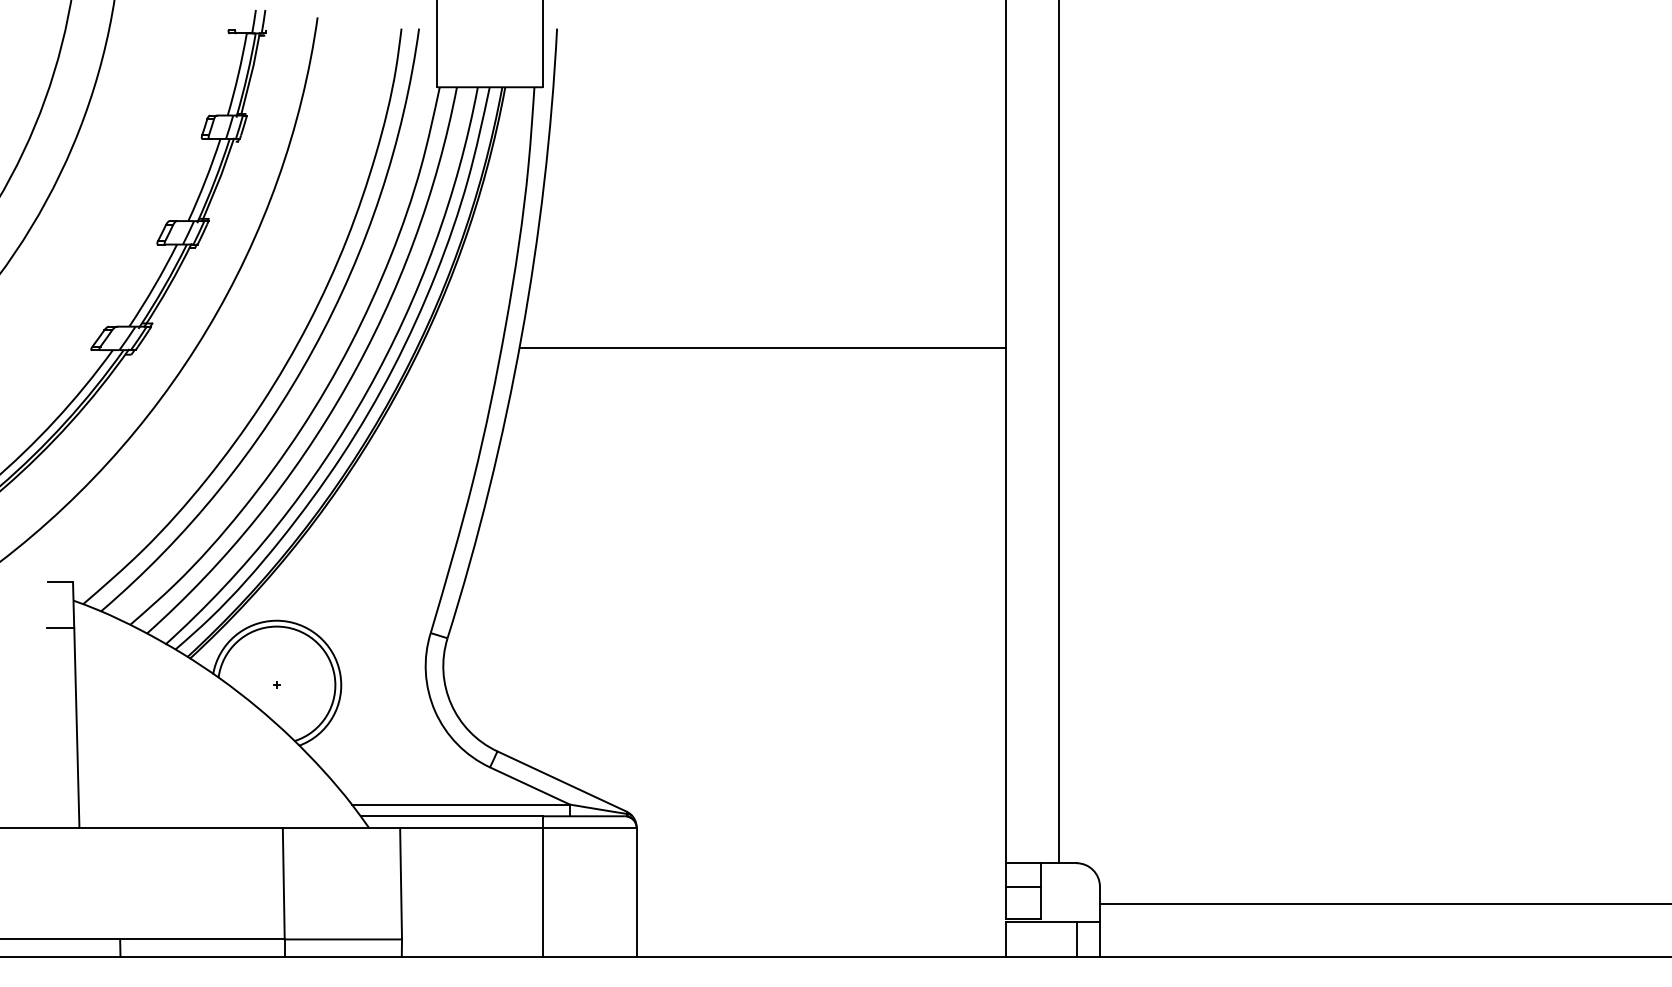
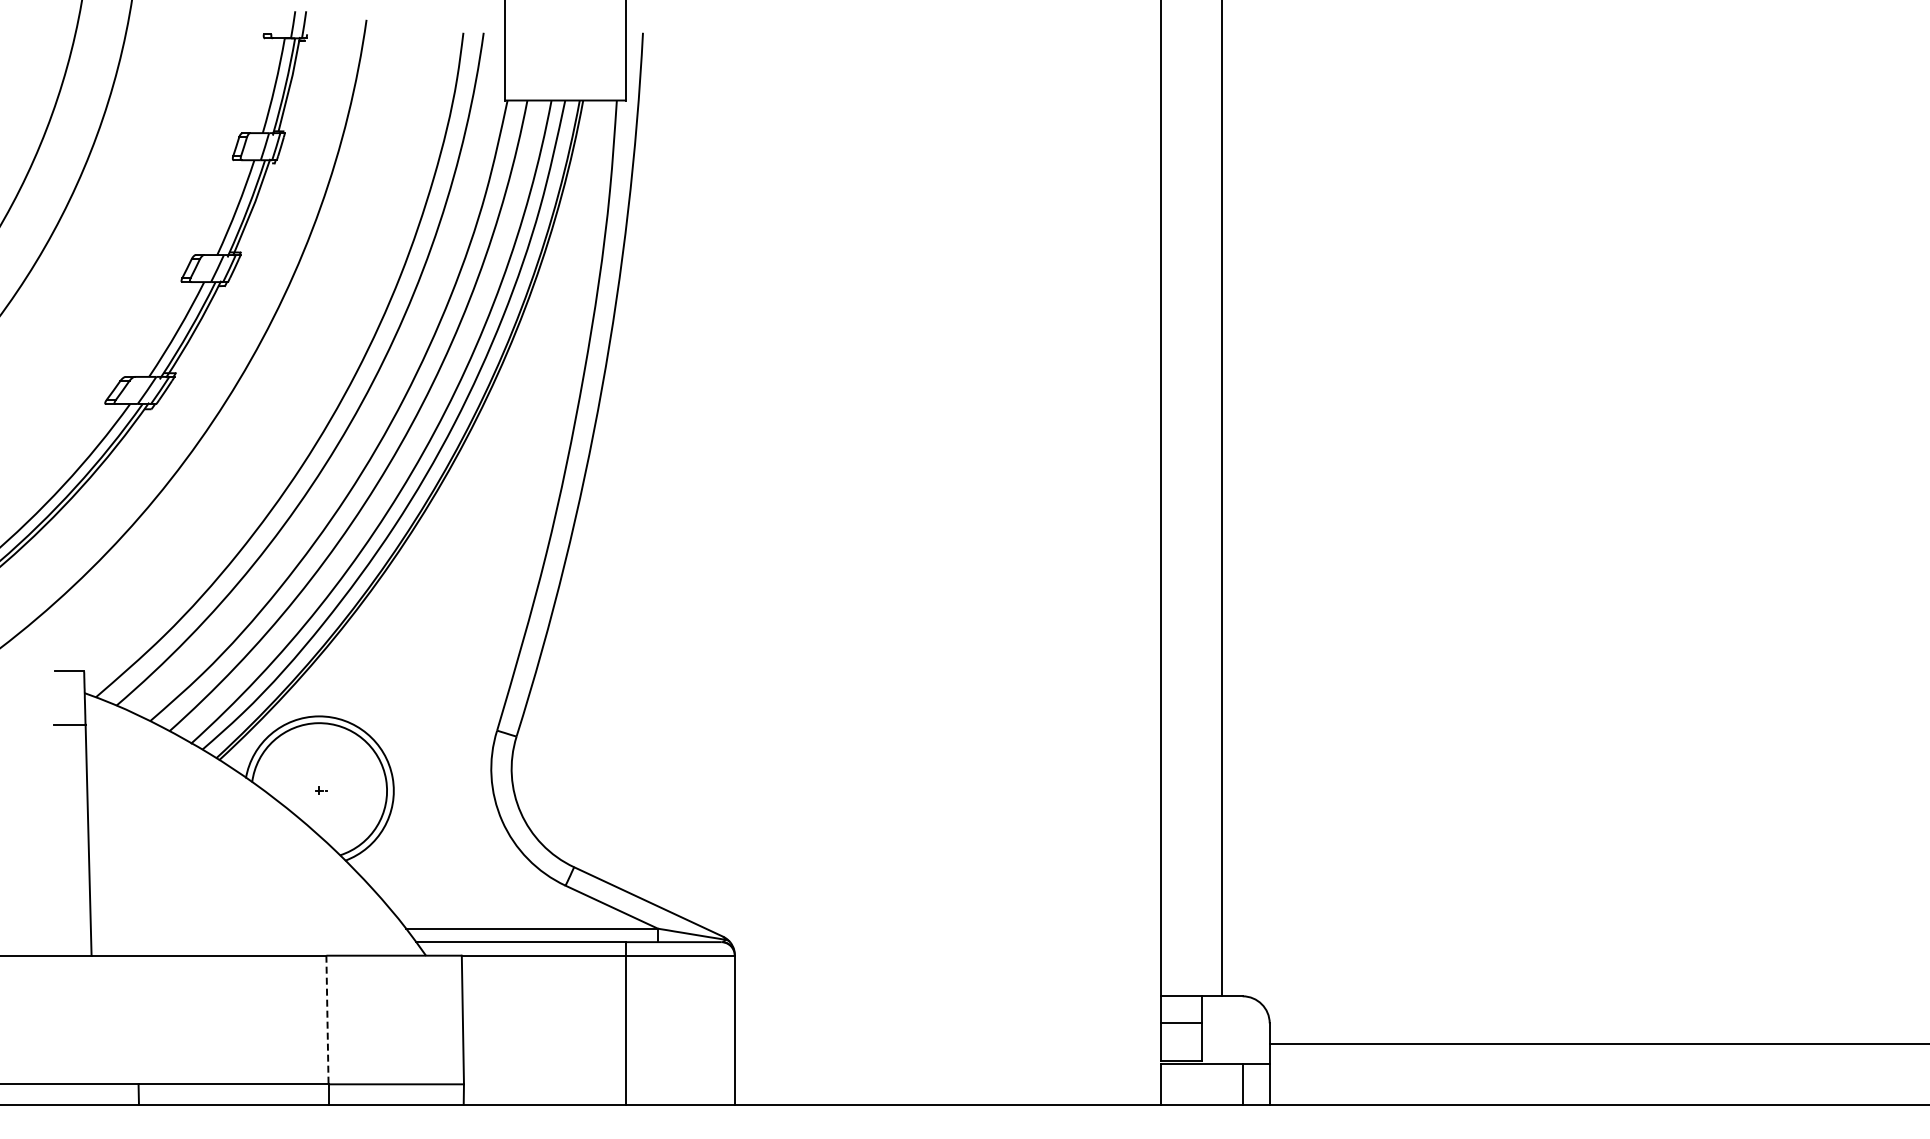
line: (762, 347) -> (880, 401), removed
line: (283, 884) -> (327, 1020), solid -> dashed

